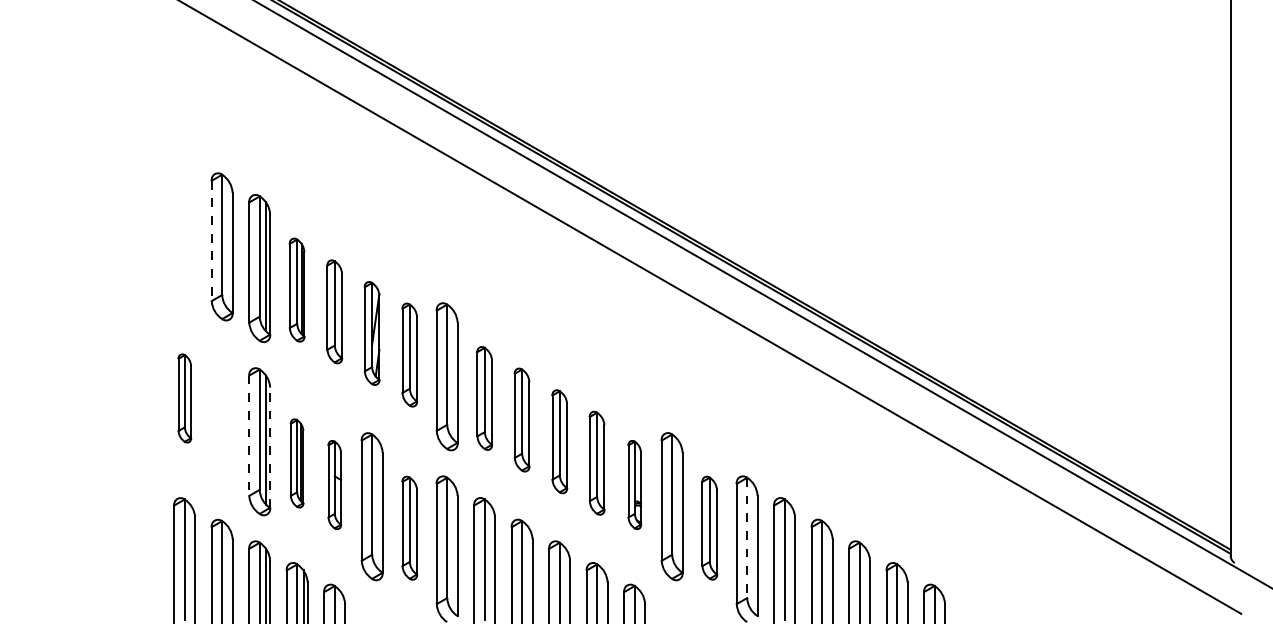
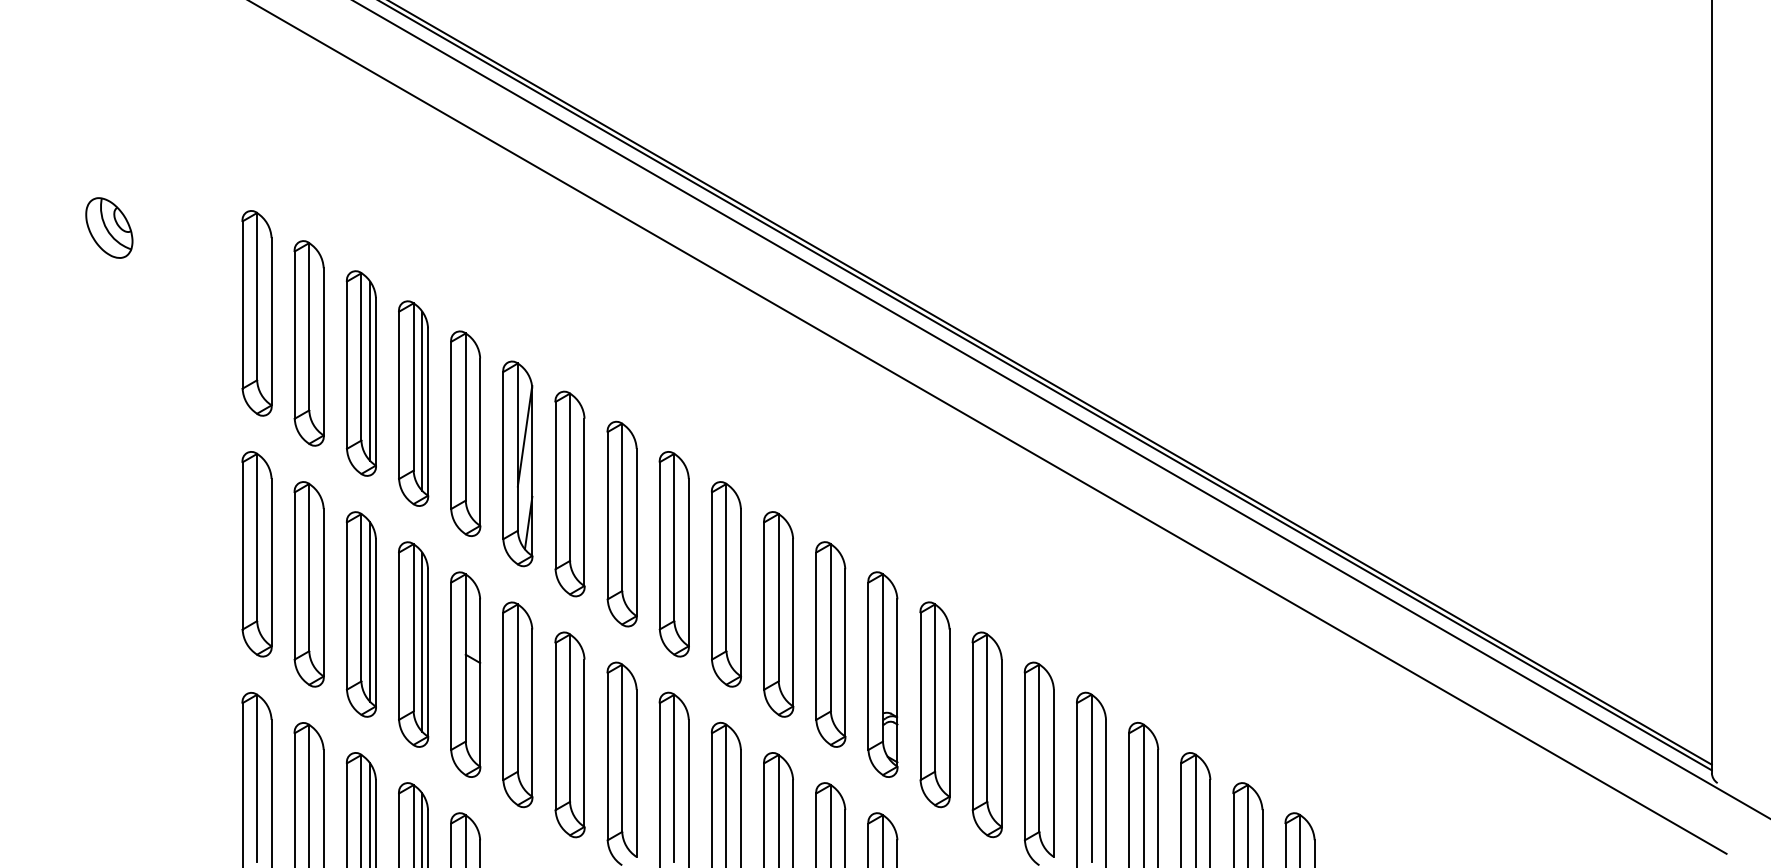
part: (78, 163) -> (109, 227), added
part: (184, 224) -> (256, 312), added
line: (211, 241) -> (294, 335), dashed -> solid
part: (296, 289) -> (412, 402), size x1.43
part: (334, 311) -> (465, 433), size x1.43
part: (371, 333) -> (516, 463), size x1.43
part: (409, 354) -> (569, 493), size x1.43
part: (184, 398) -> (256, 554), size x1.67
part: (484, 398) -> (674, 554), size x1.43
part: (221, 419) -> (308, 583), added
part: (521, 419) -> (725, 583), size x1.43
line: (249, 436) -> (347, 607), dashed -> solid
part: (559, 441) -> (778, 614), size x1.43
line: (270, 447) -> (376, 622), dashed -> solid
part: (596, 462) -> (829, 643), size x1.43
part: (296, 463) -> (412, 644), size x1.67
part: (334, 484) -> (465, 673), size x1.67
part: (634, 484) -> (882, 673), size x1.67
part: (409, 527) -> (569, 733), size x1.43
part: (709, 527) -> (987, 733), size x1.43
line: (747, 538) -> (1039, 749), dashed -> solid

